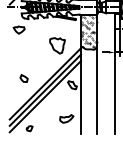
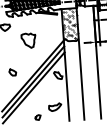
part: (57, 45) -> (28, 40), moved
part: (29, 128) -> (37, 117), moved

